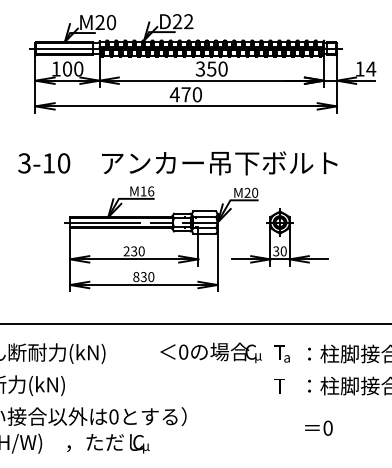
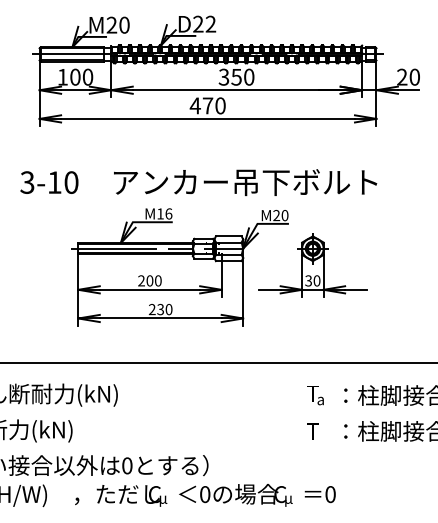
text: (365, 68) -> (408, 76), 14 -> 20
text: (133, 251) -> (149, 280), 230 -> 200
text: (135, 276) -> (151, 309), 830 -> 230
text: (210, 353) -> (235, 495), moved
text: (318, 428) -> (319, 494), moved

